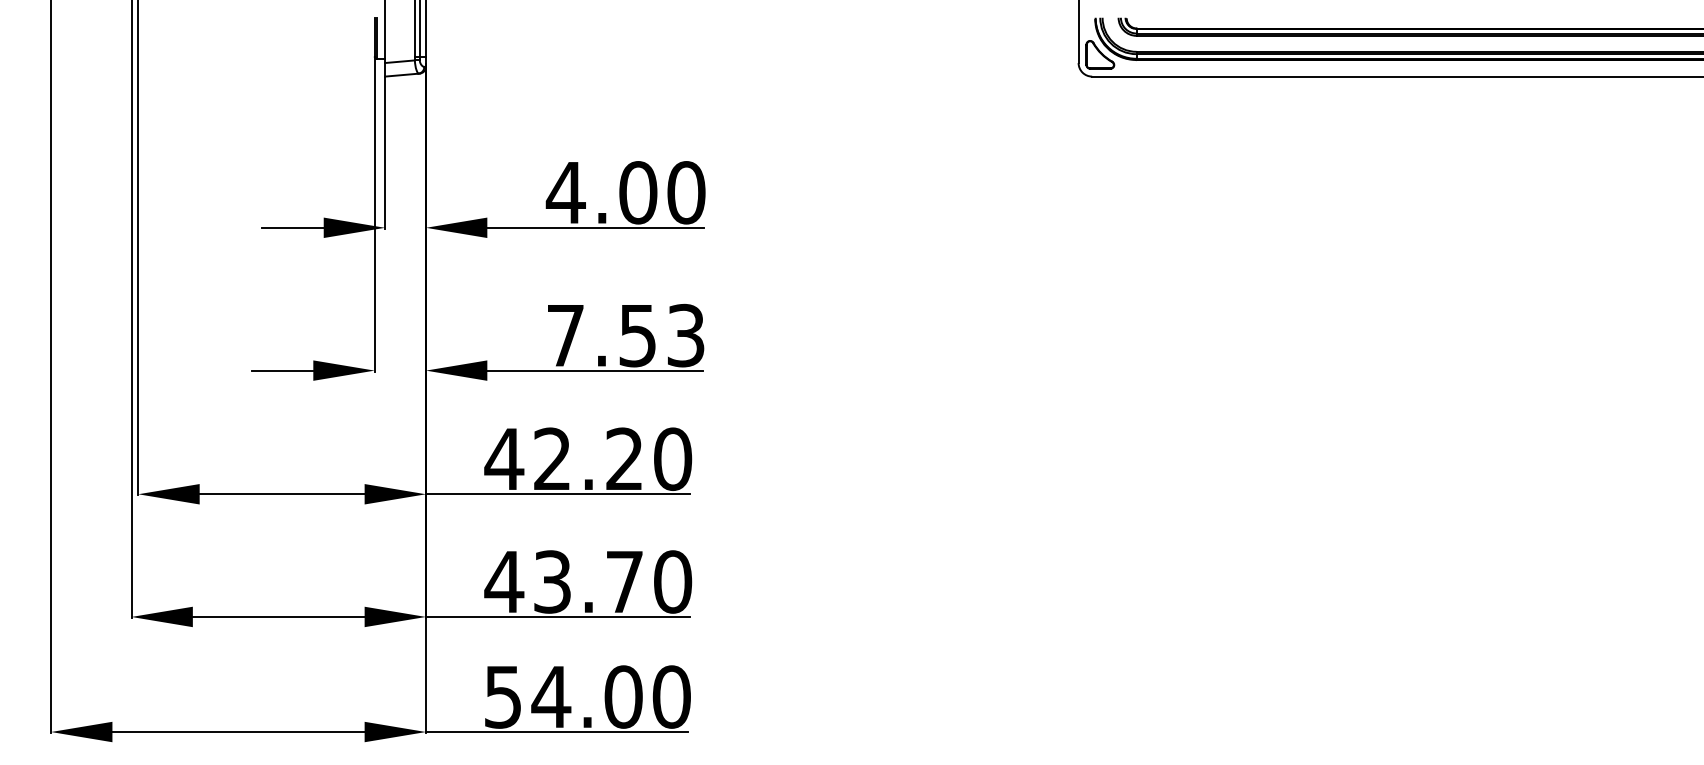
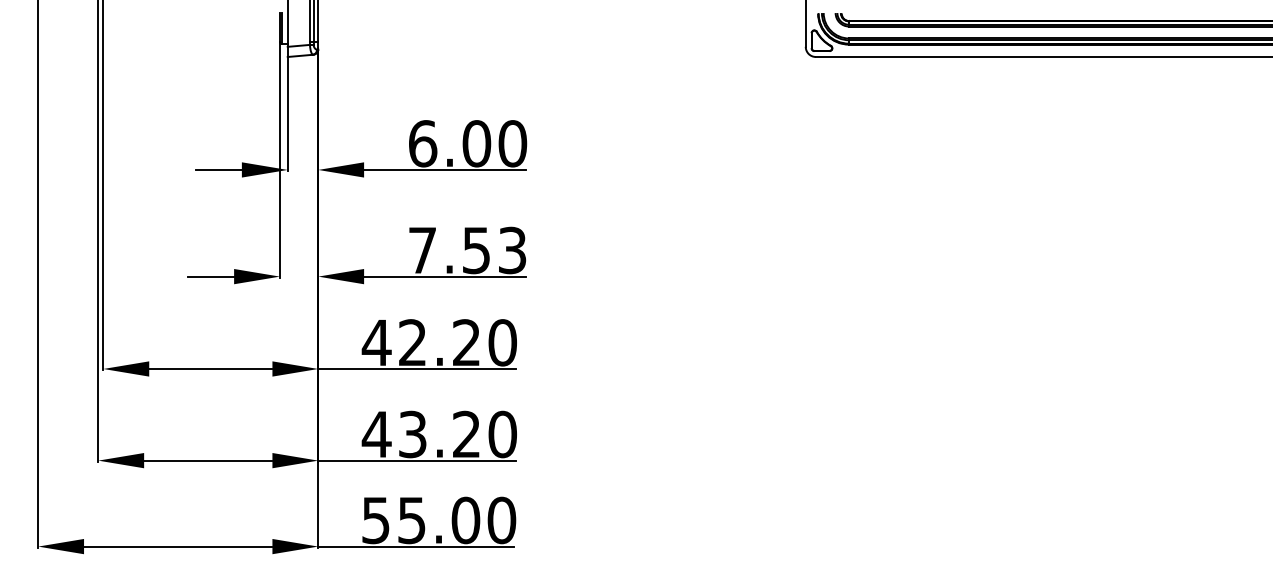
text: (565, 192) -> (422, 143), 4.00 -> 6.00
text: (624, 581) -> (466, 434), 43.70 -> 43.20
text: (551, 697) -> (412, 520), 54.00 -> 55.00

